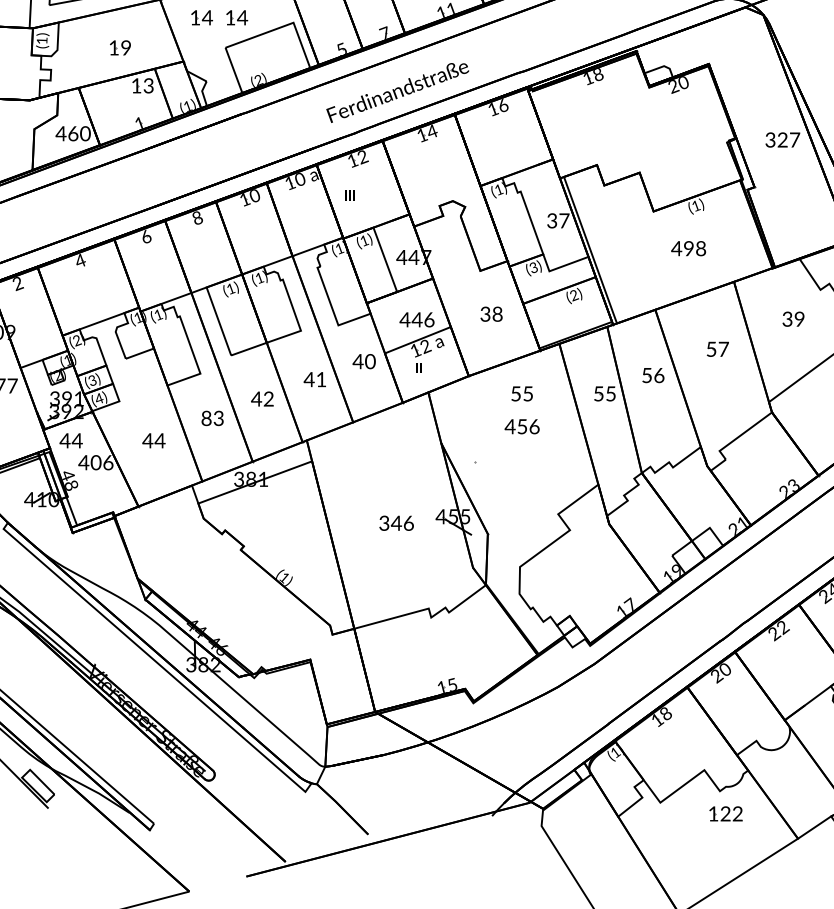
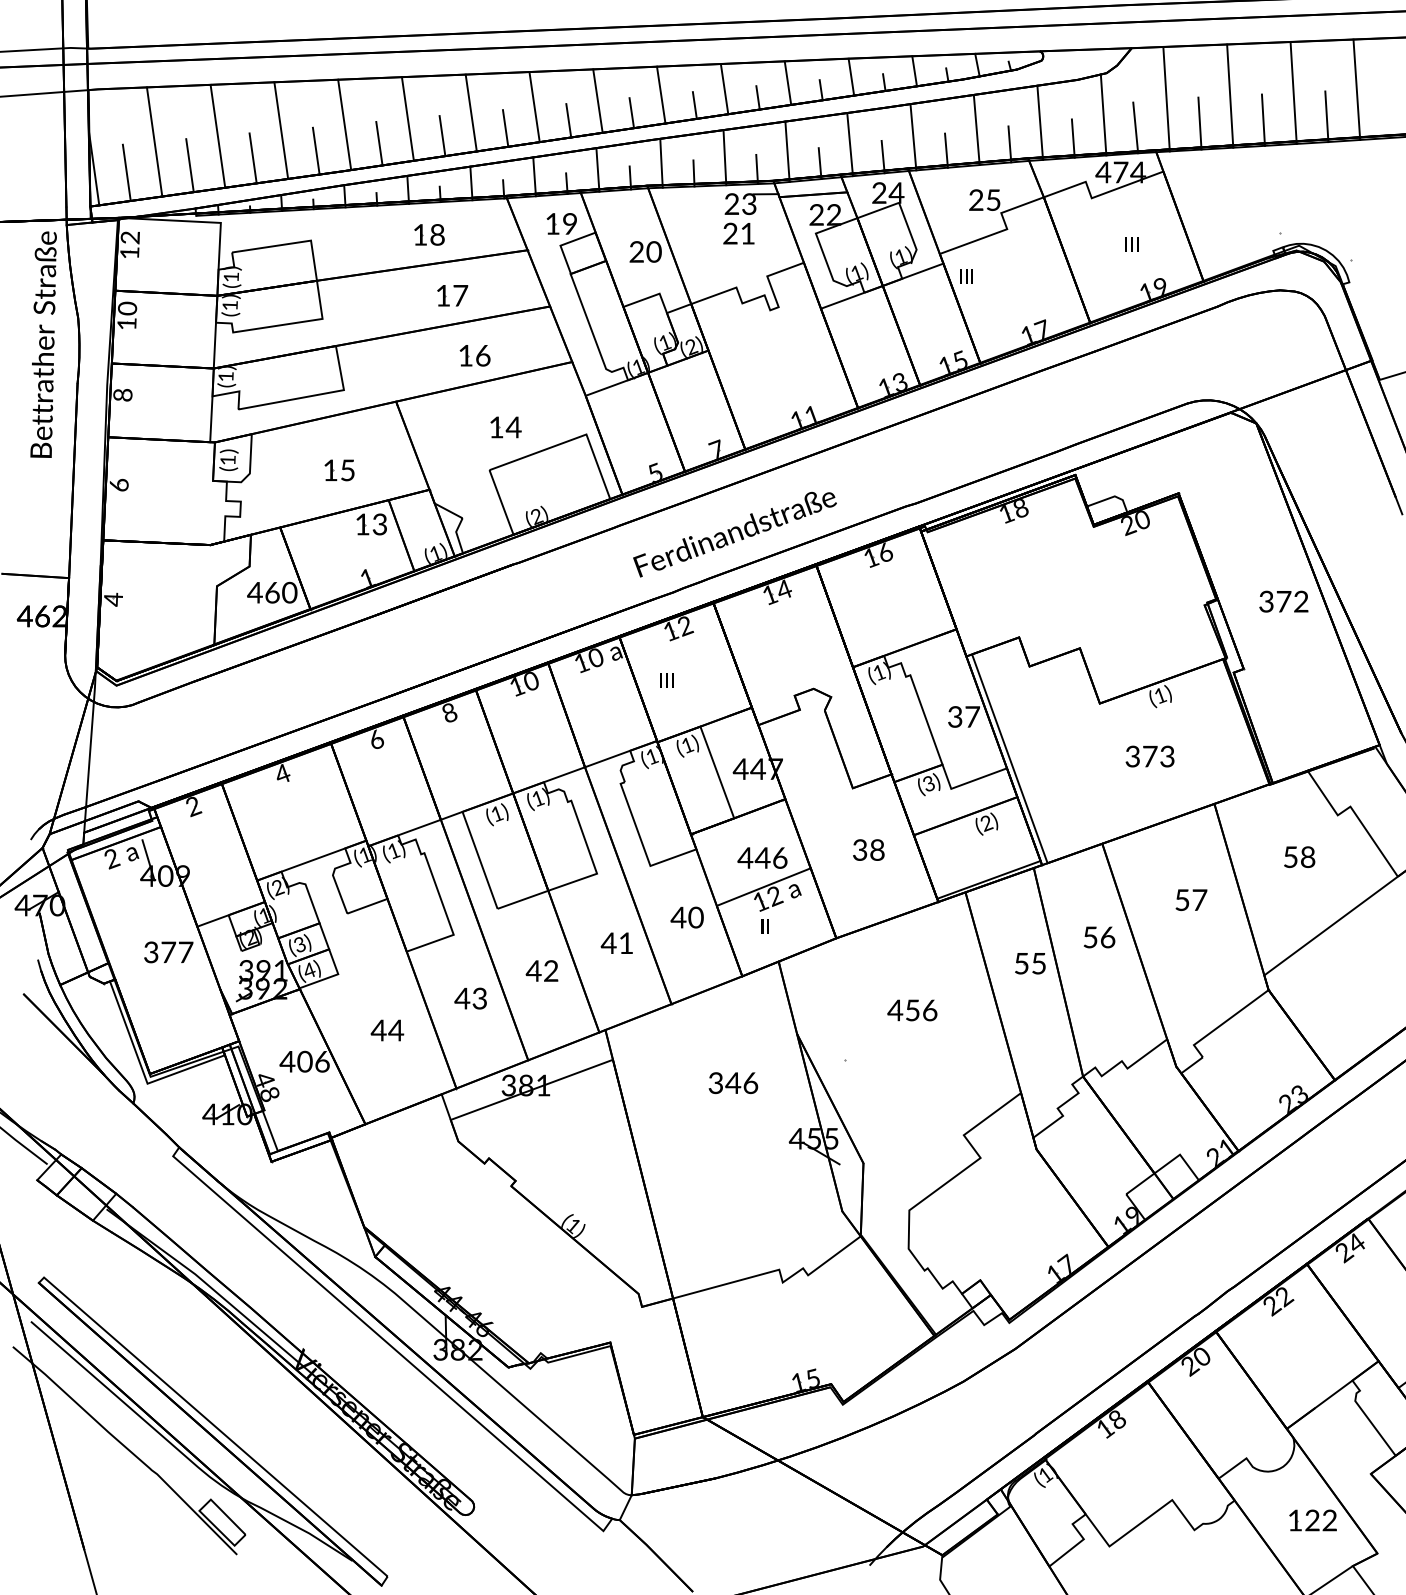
part: (201, 17) -> (455, 427), removed
text: (125, 48) -> (347, 470), 19 -> 15
text: (788, 139) -> (1292, 601), 327 -> 372
text: (688, 248) -> (1149, 756), 498 -> 373
text: (793, 319) -> (1299, 857), 39 -> 58
part: (522, 393) -> (912, 963), removed
text: (206, 418) -> (462, 998), 83 -> 43
part: (71, 440) -> (269, 1030), removed
part: (396, 523) -> (733, 1083), moved
part: (725, 813) -> (1312, 1520), moved

